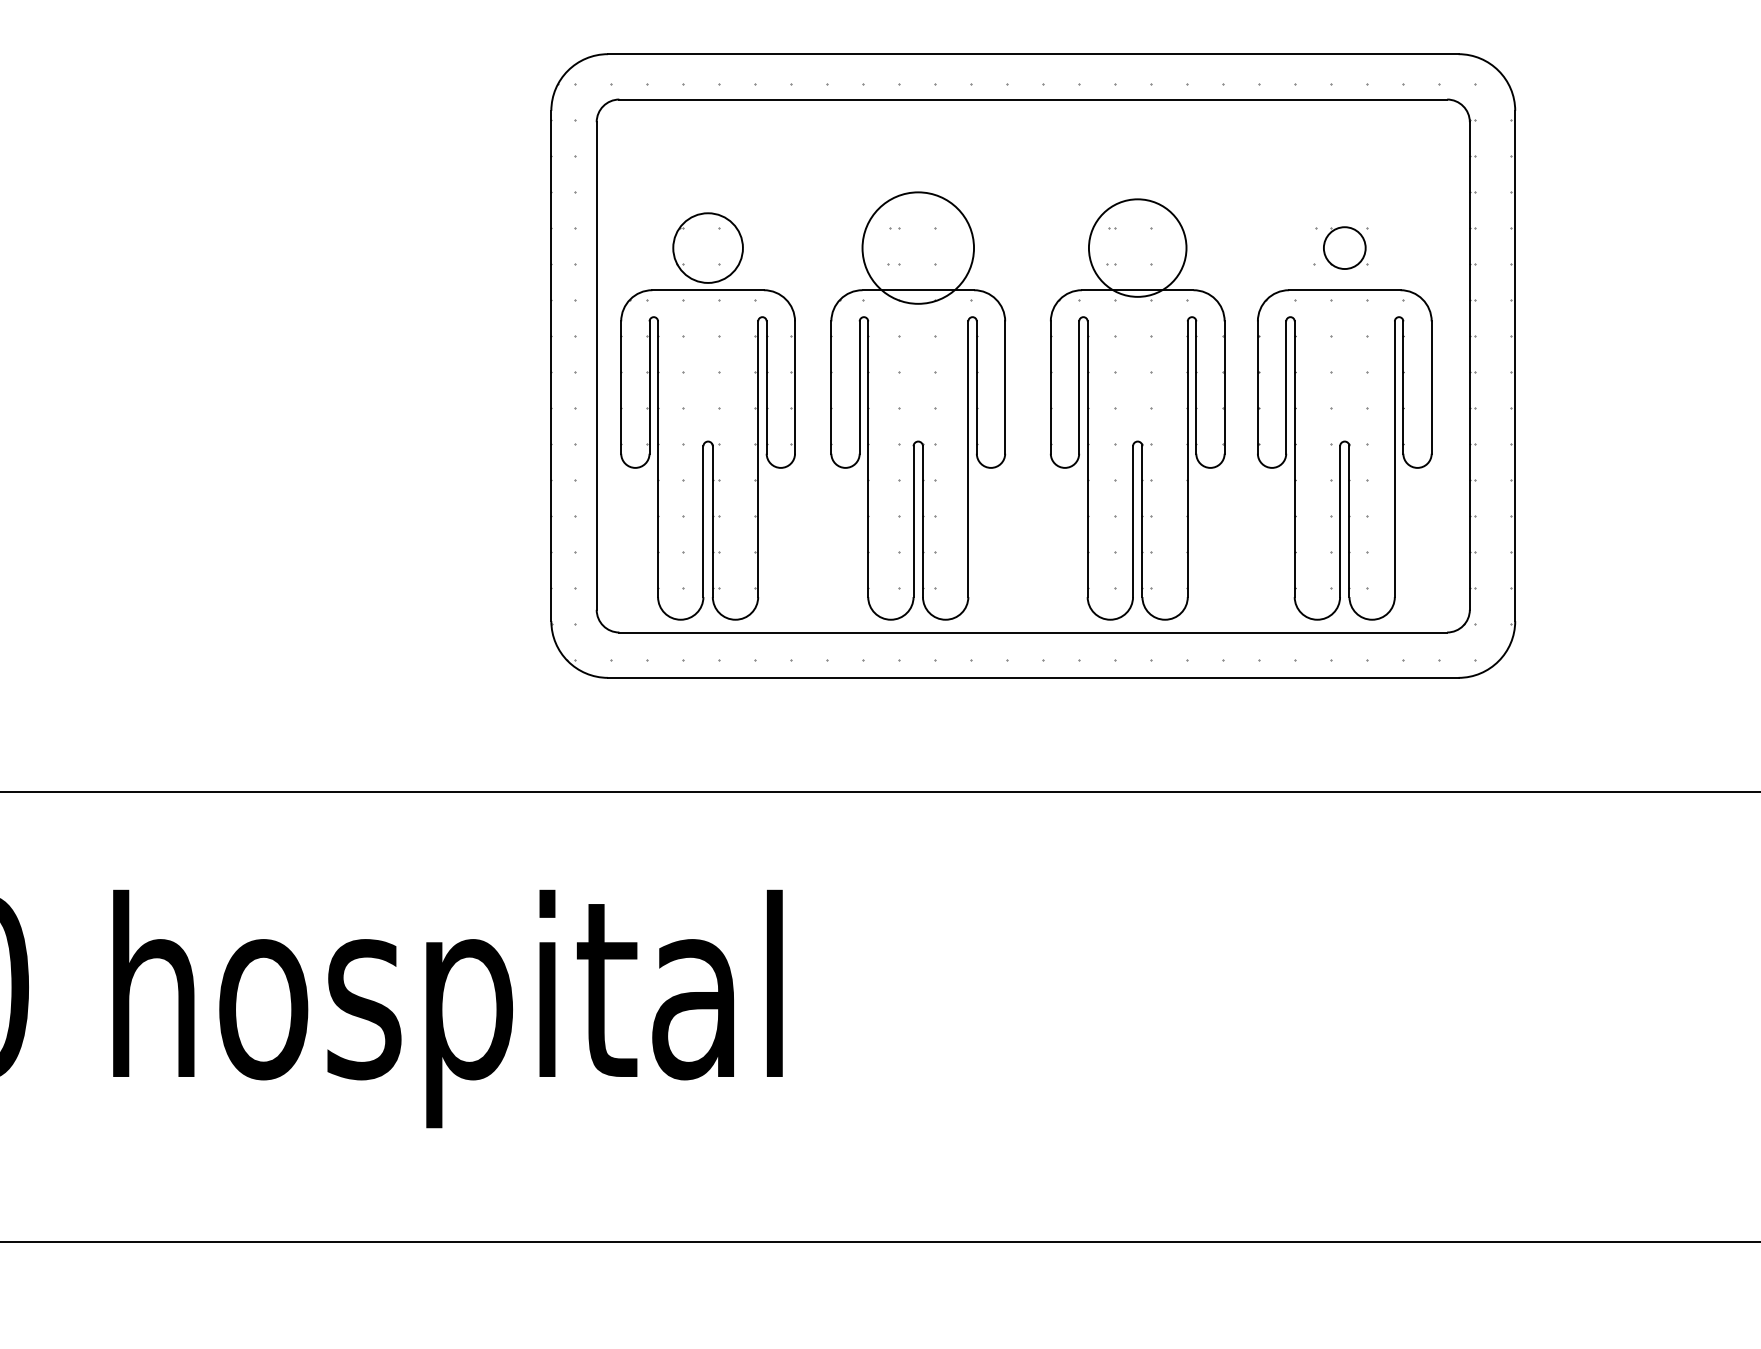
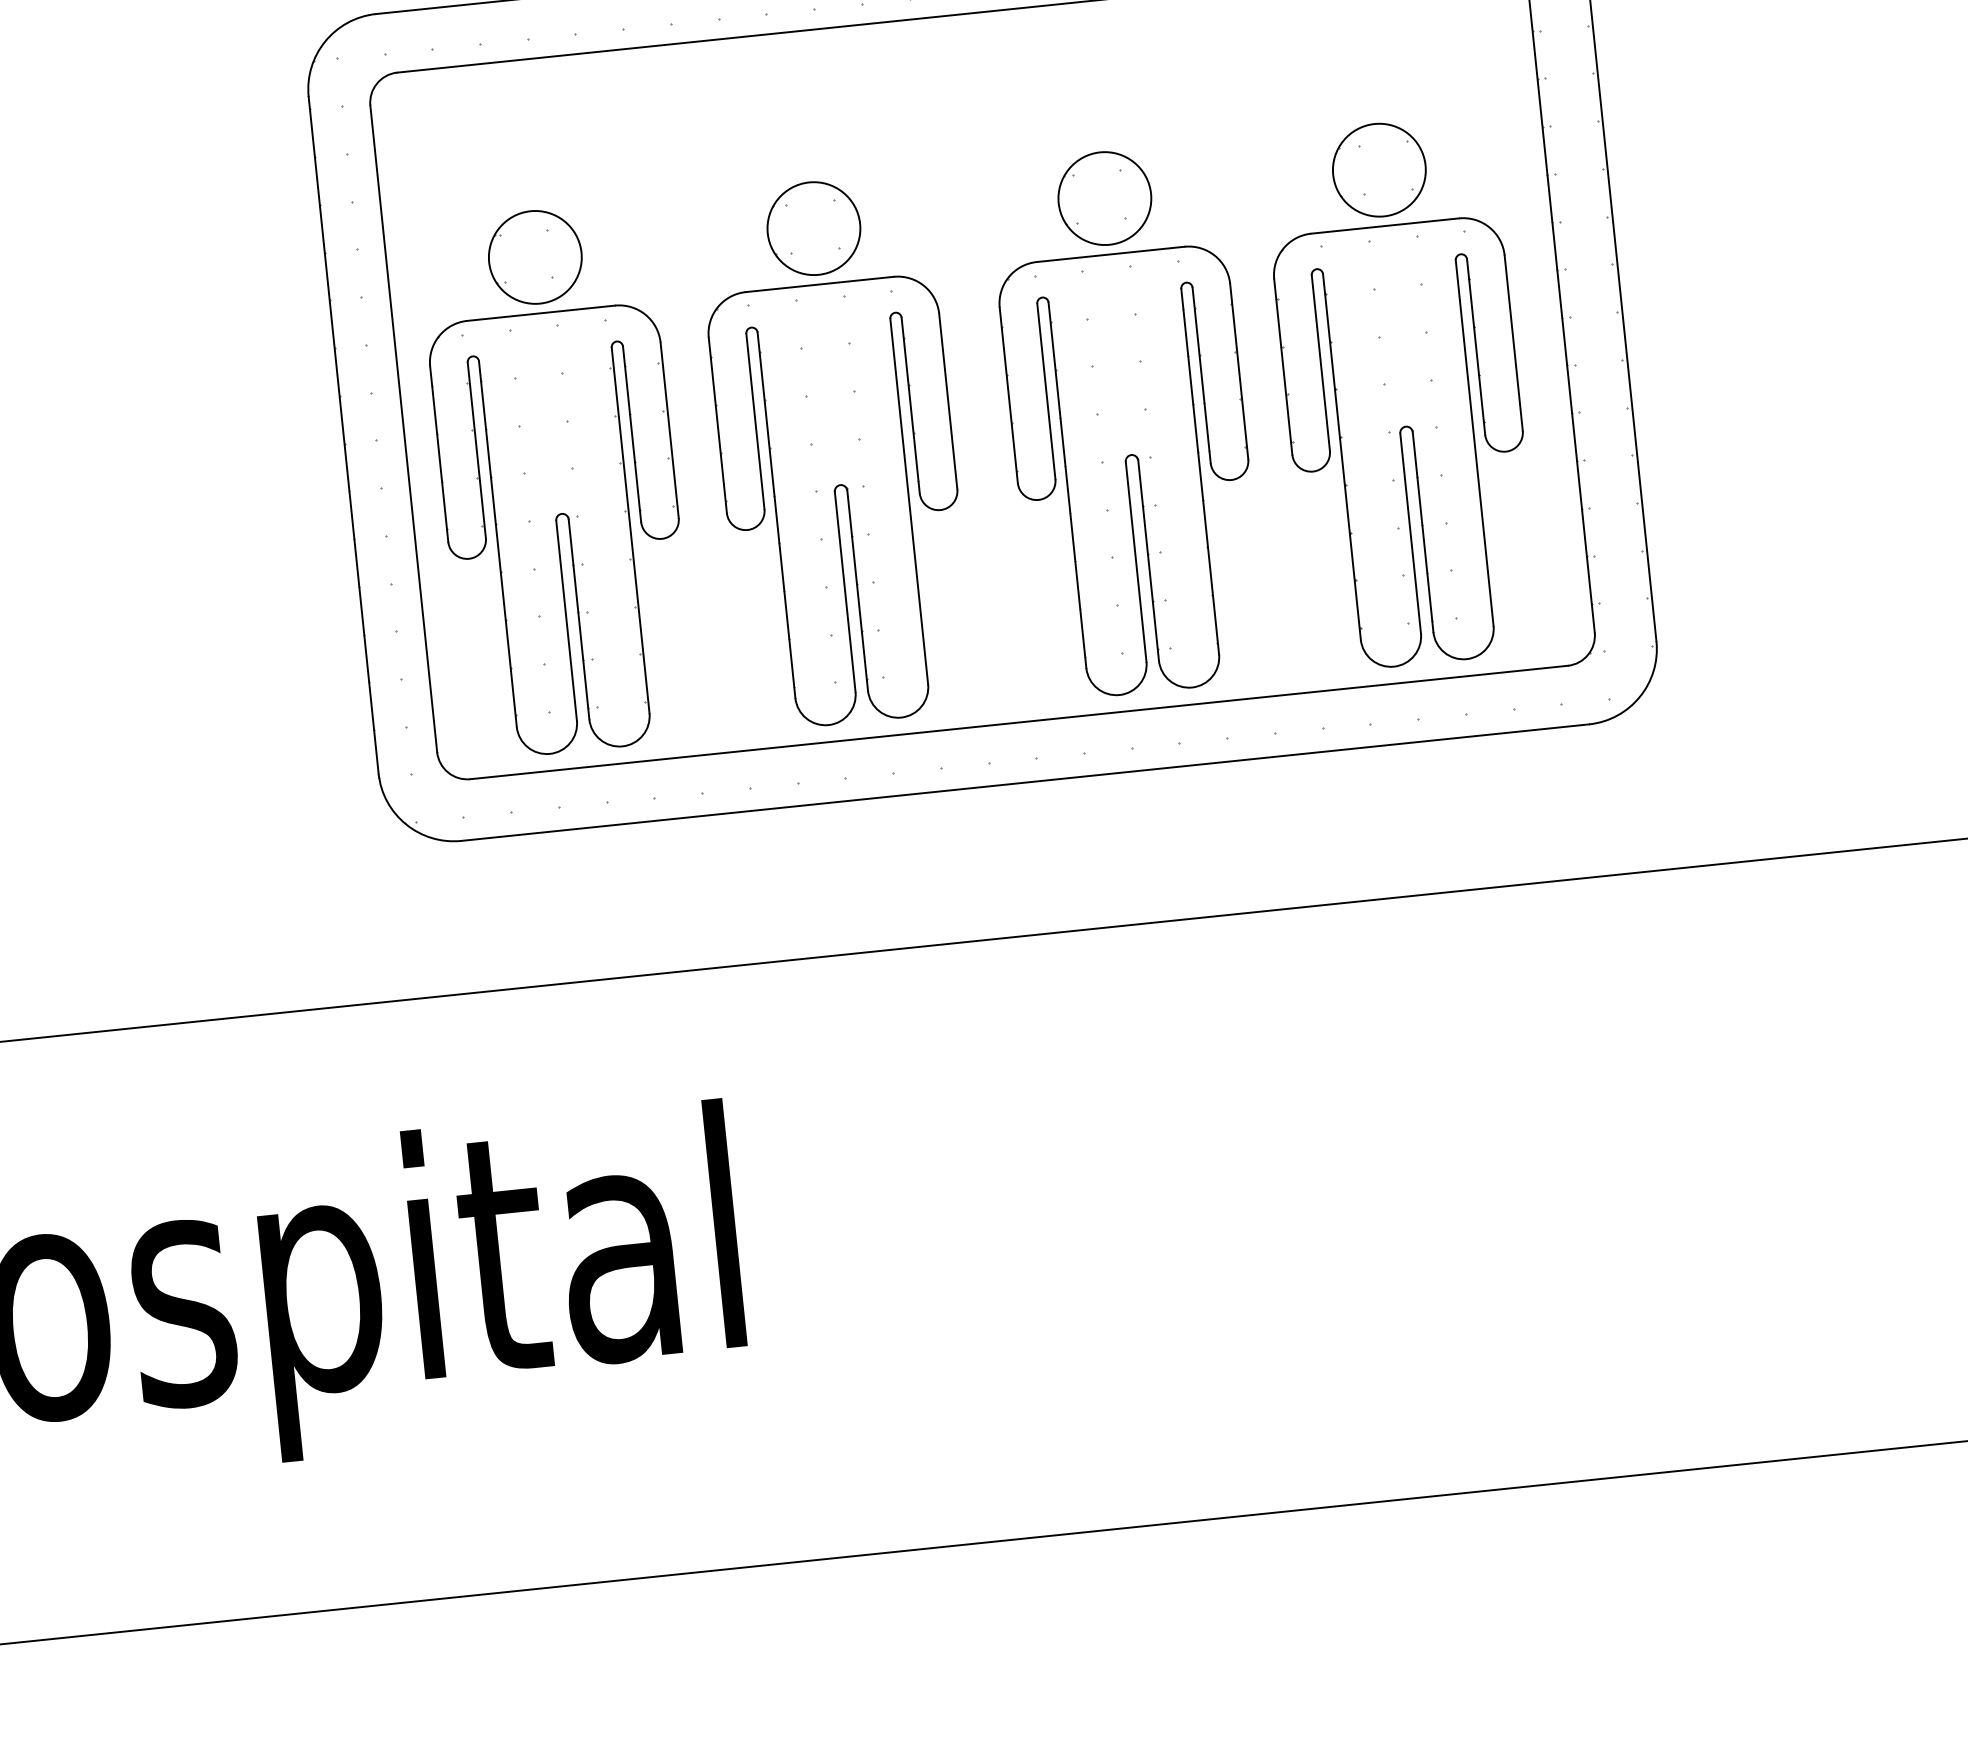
circle: (918, 247) -> (814, 227), size x0.62
circle: (1137, 247) -> (1104, 197), size x0.71
circle: (1344, 247) -> (1378, 169), size x1.67

